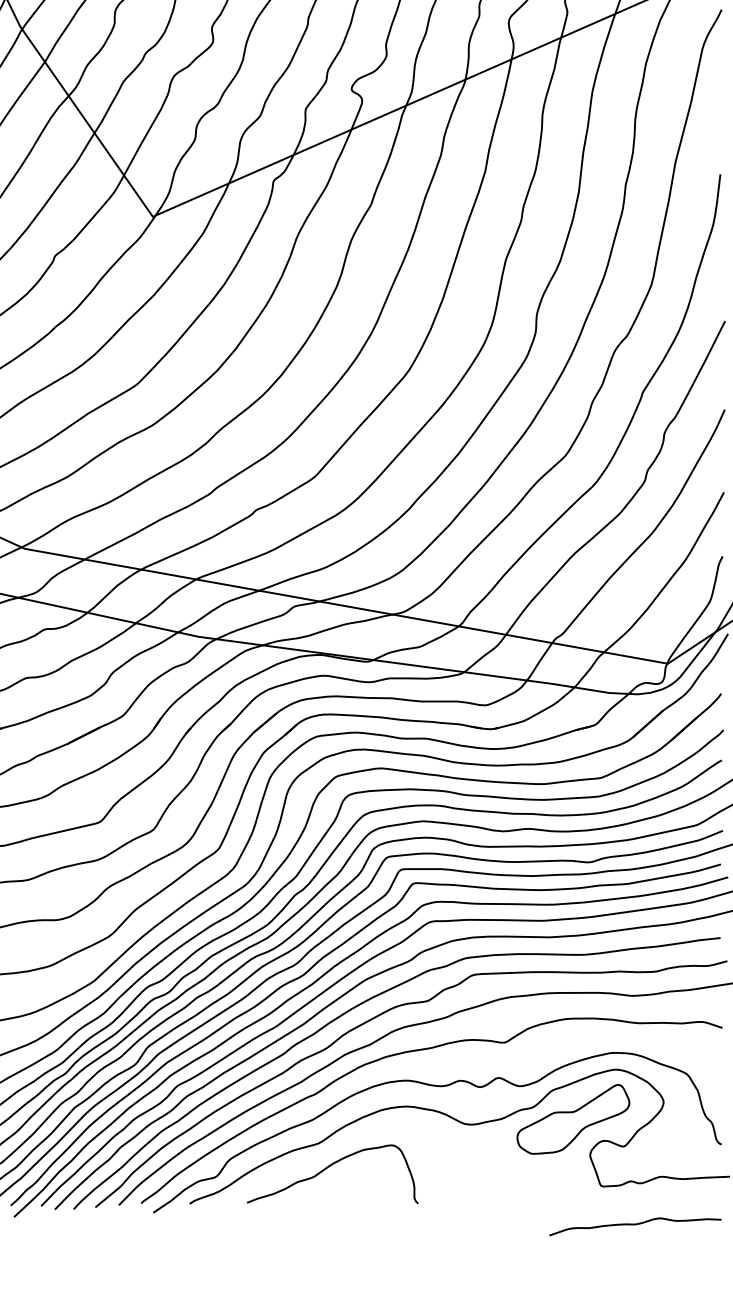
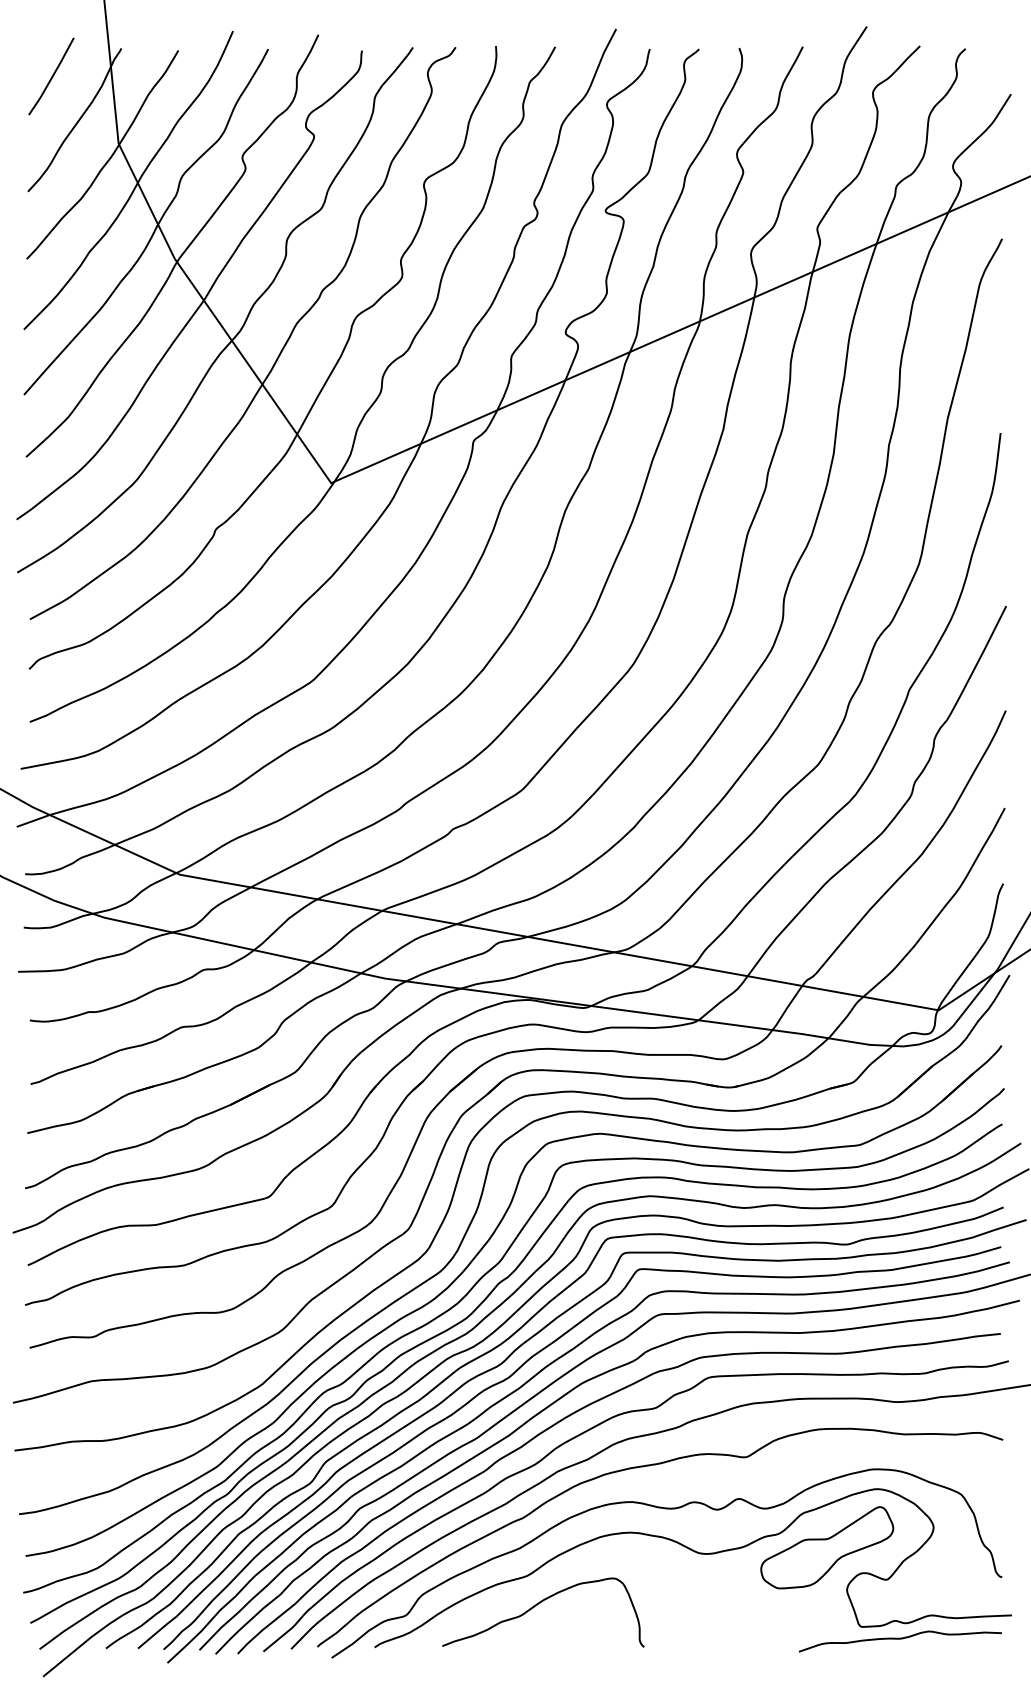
curve: (634, 1225) -> (899, 1639), moved

